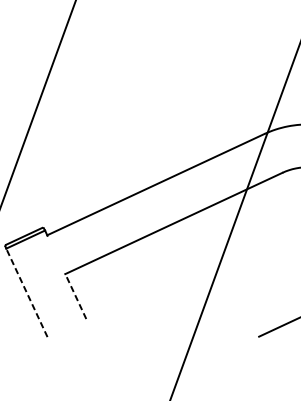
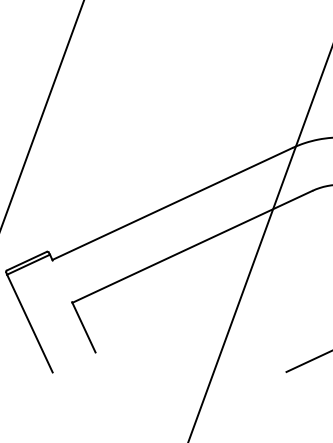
line: (26, 292) -> (29, 323), dashed -> solid
line: (75, 296) -> (83, 327), dashed -> solid

